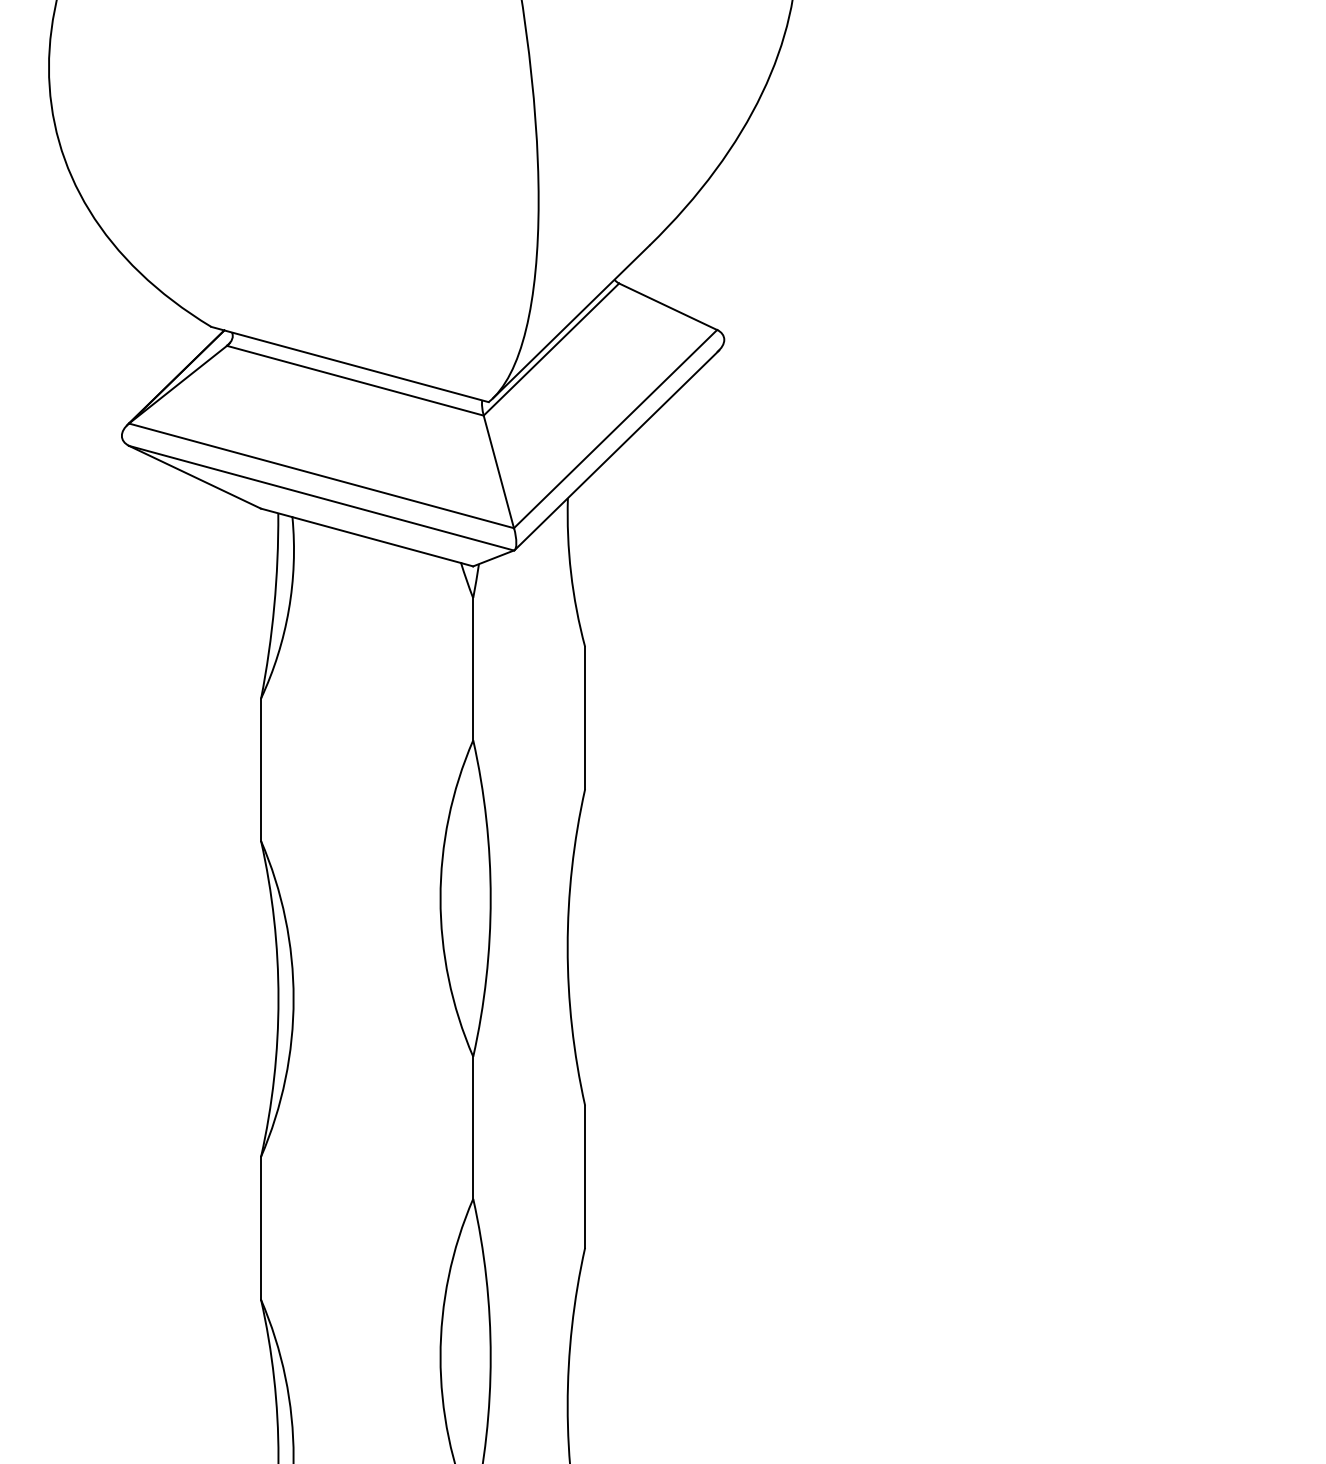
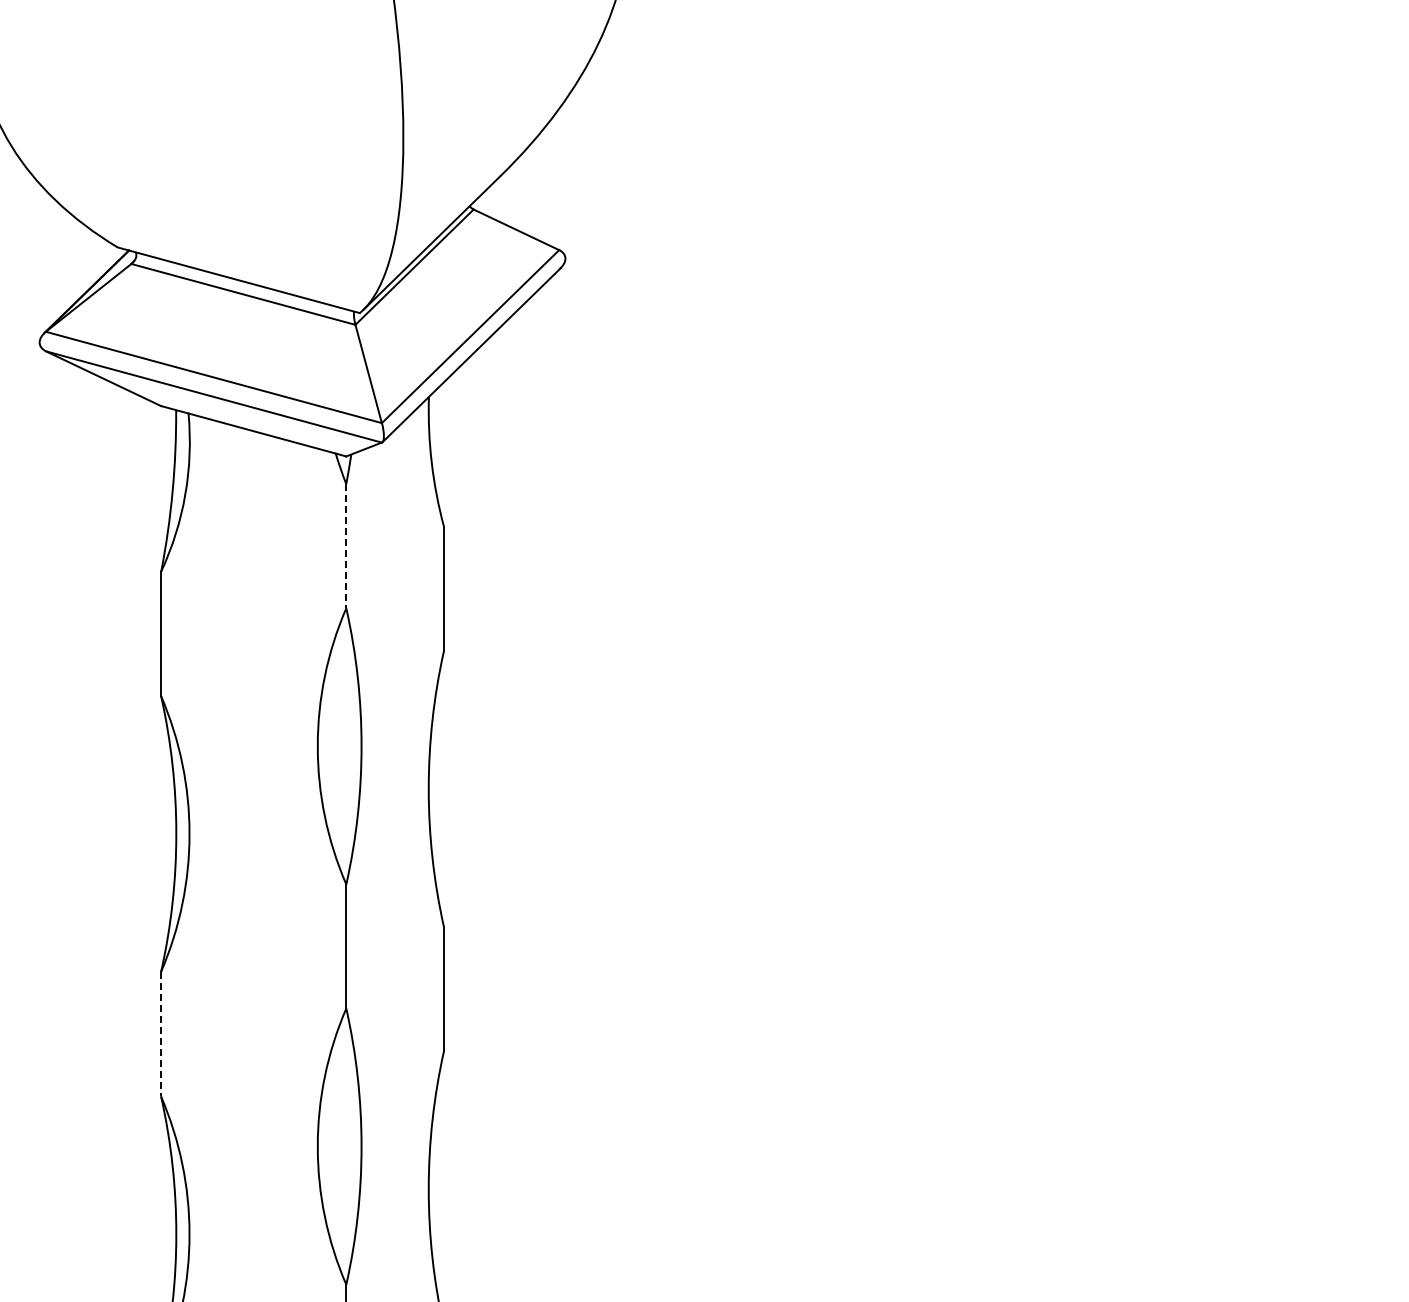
line: (473, 669) -> (346, 546), solid -> dashed
line: (261, 1228) -> (161, 1034), solid -> dashed

